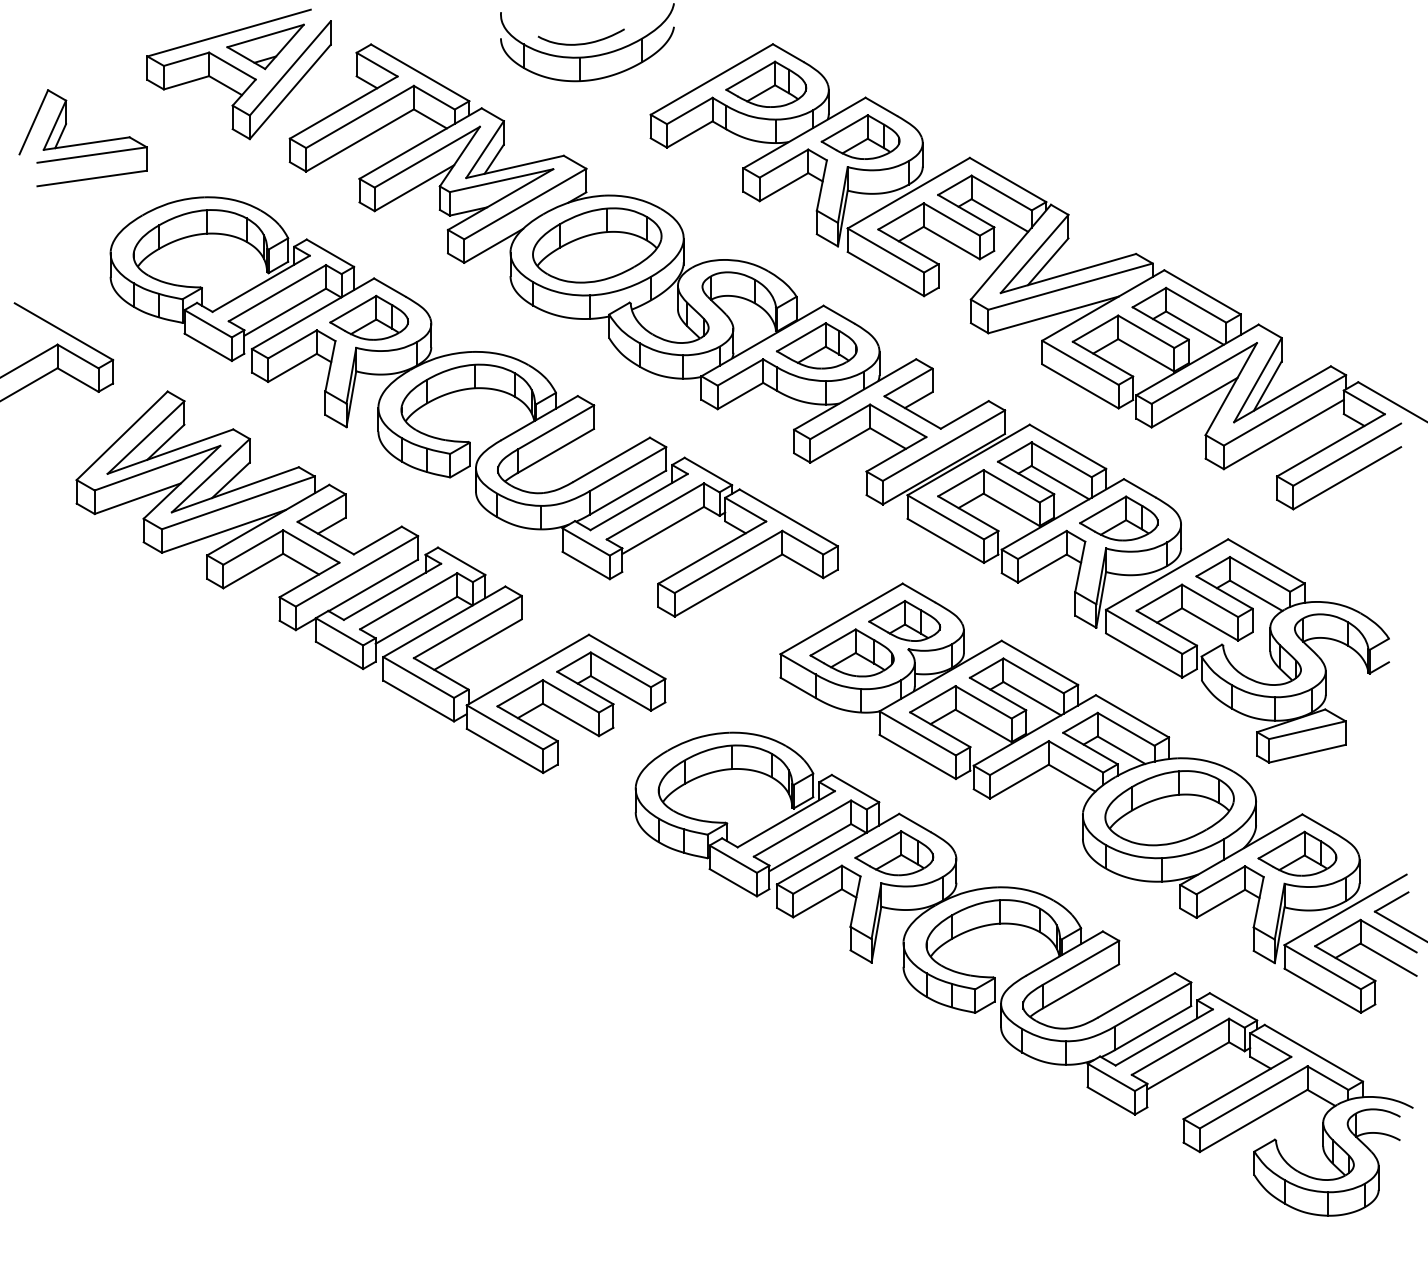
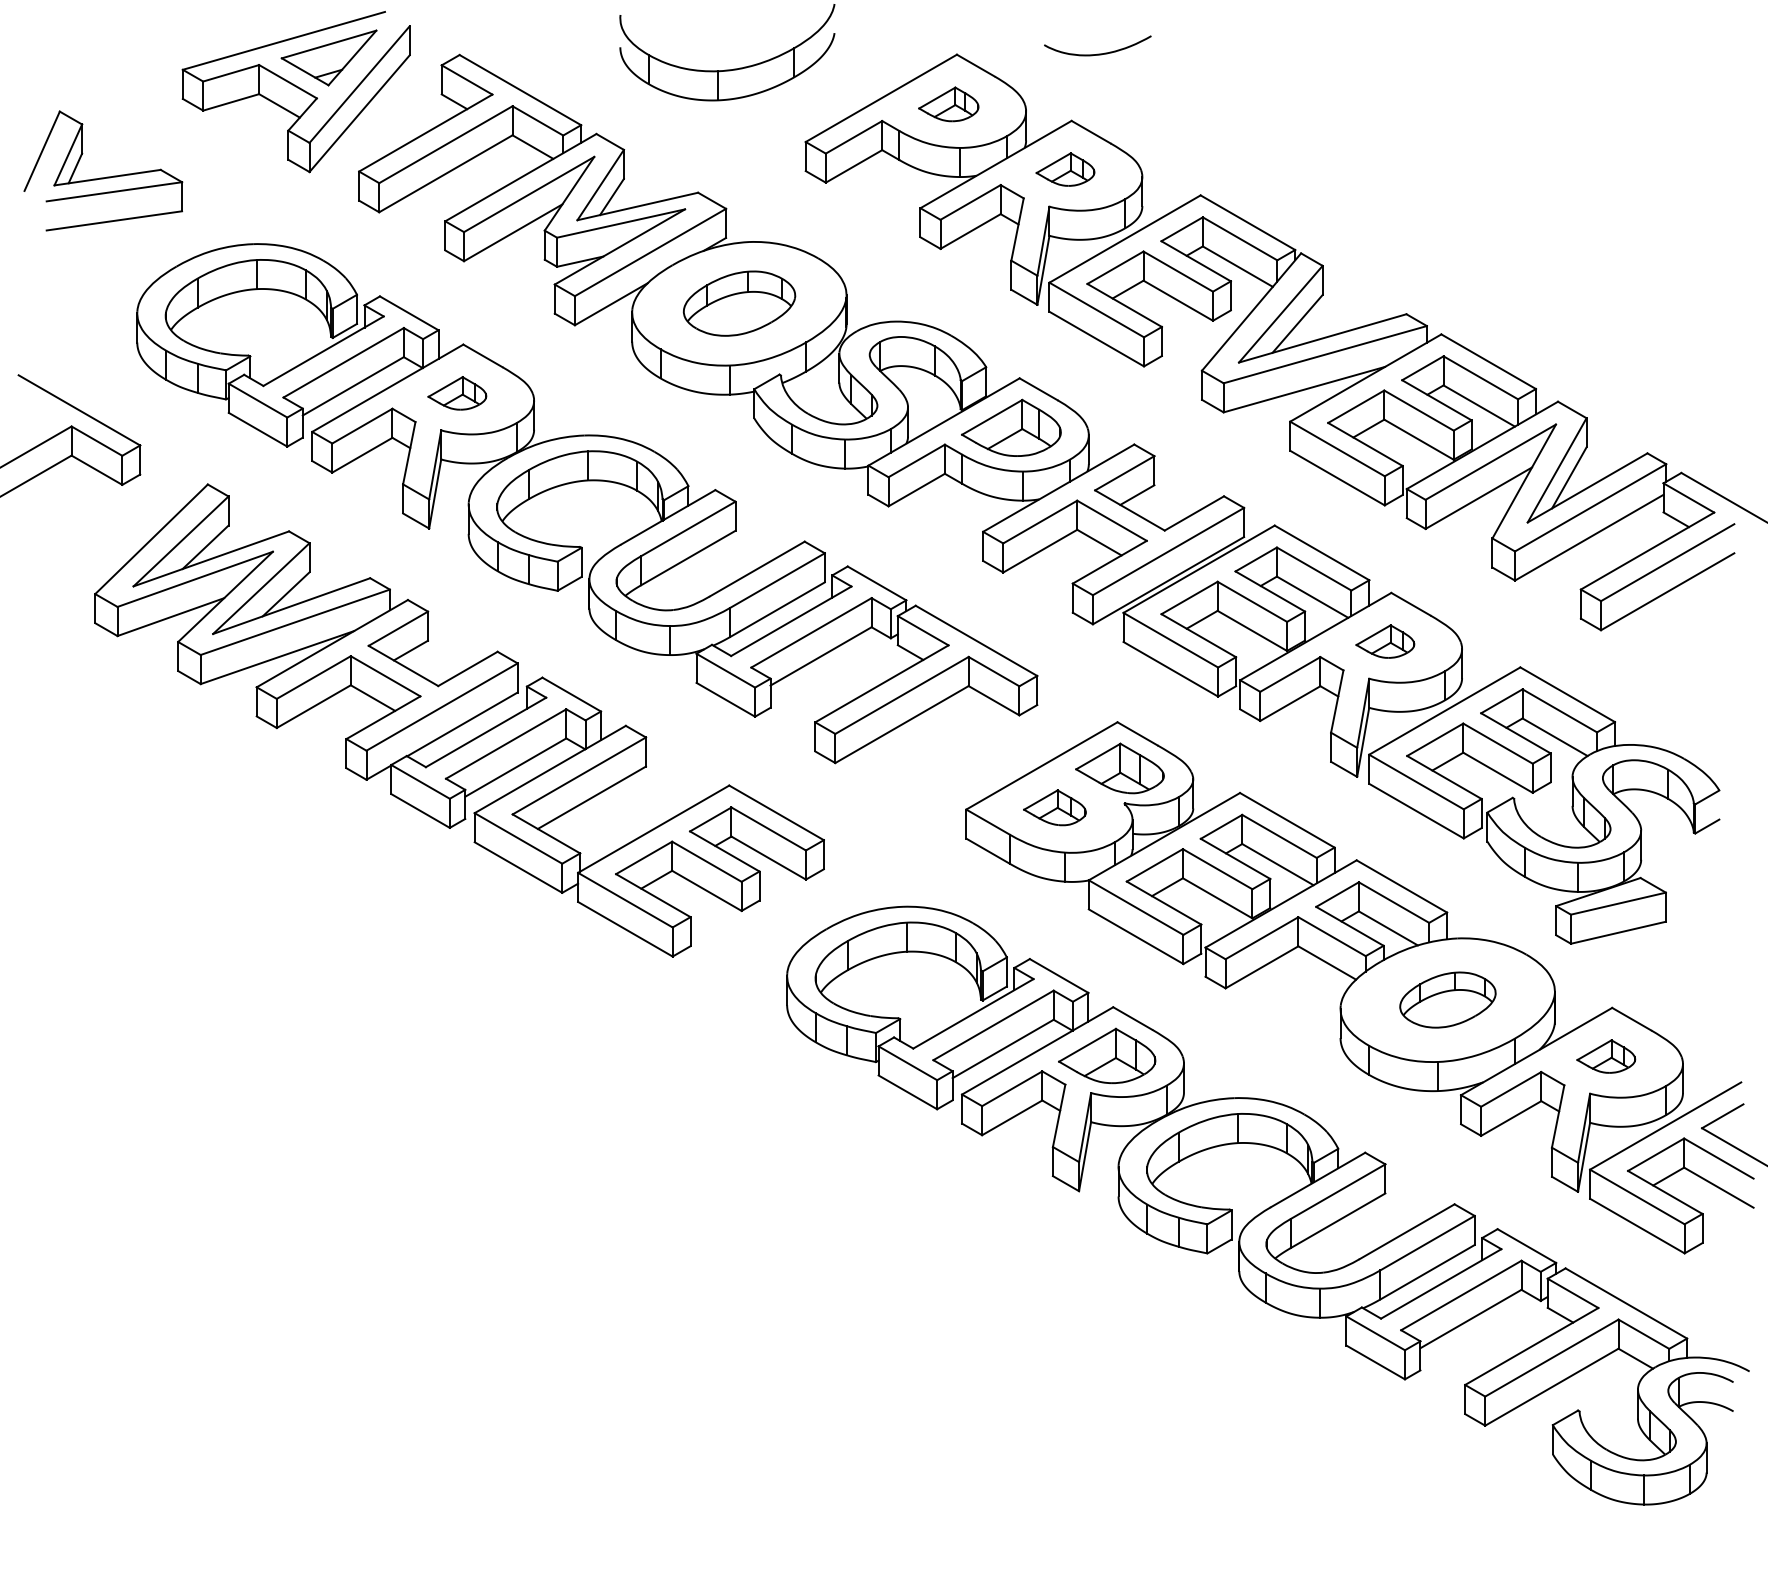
curve: (581, 43) -> (1097, 53), moved
part: (766, 84) -> (948, 104), size x0.6
part: (860, 137) -> (1065, 169), size x0.6
part: (597, 245) -> (739, 303), size x0.7
part: (369, 318) -> (457, 393), size x0.6
part: (1119, 518) -> (1385, 641), size x0.6
part: (851, 652) -> (1054, 807), size x0.6
part: (1169, 807) -> (1447, 999), size x0.6
part: (1297, 853) -> (1606, 1056), size x0.6

